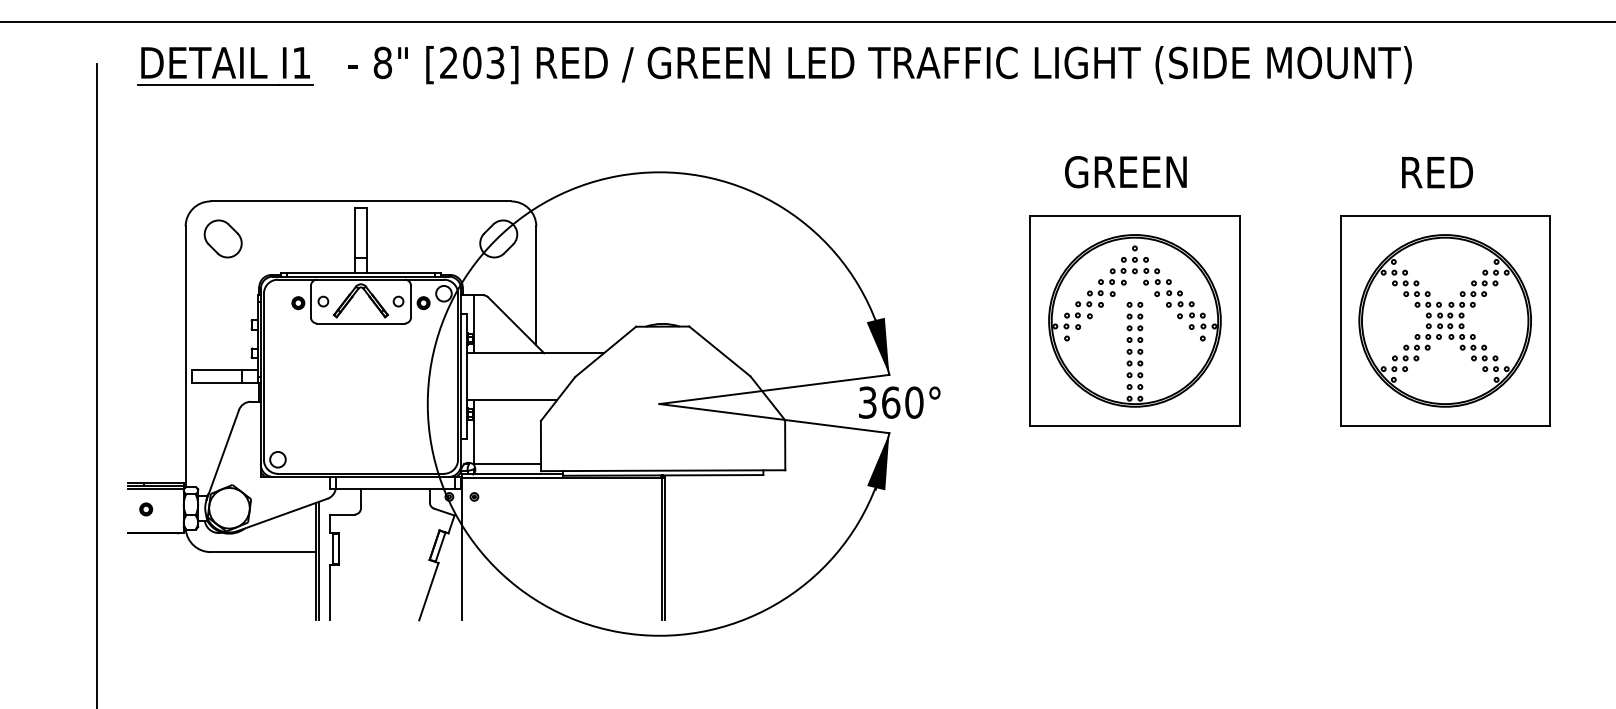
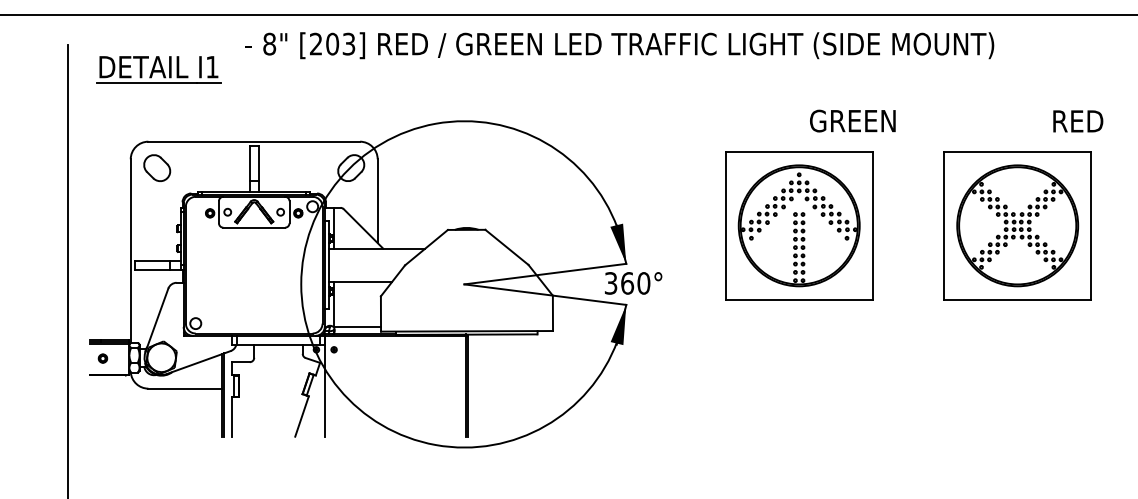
part: (225, 66) -> (158, 69), moved
text: (1125, 171) -> (852, 120), moved
text: (1437, 172) -> (1078, 121), moved

